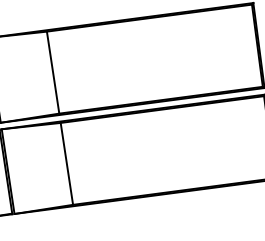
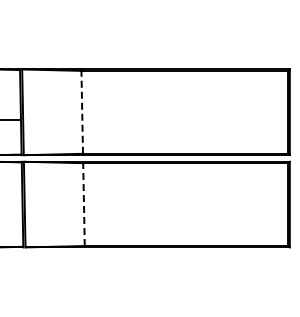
line: (53, 71) -> (82, 111), solid -> dashed
line: (66, 163) -> (83, 204), solid -> dashed

